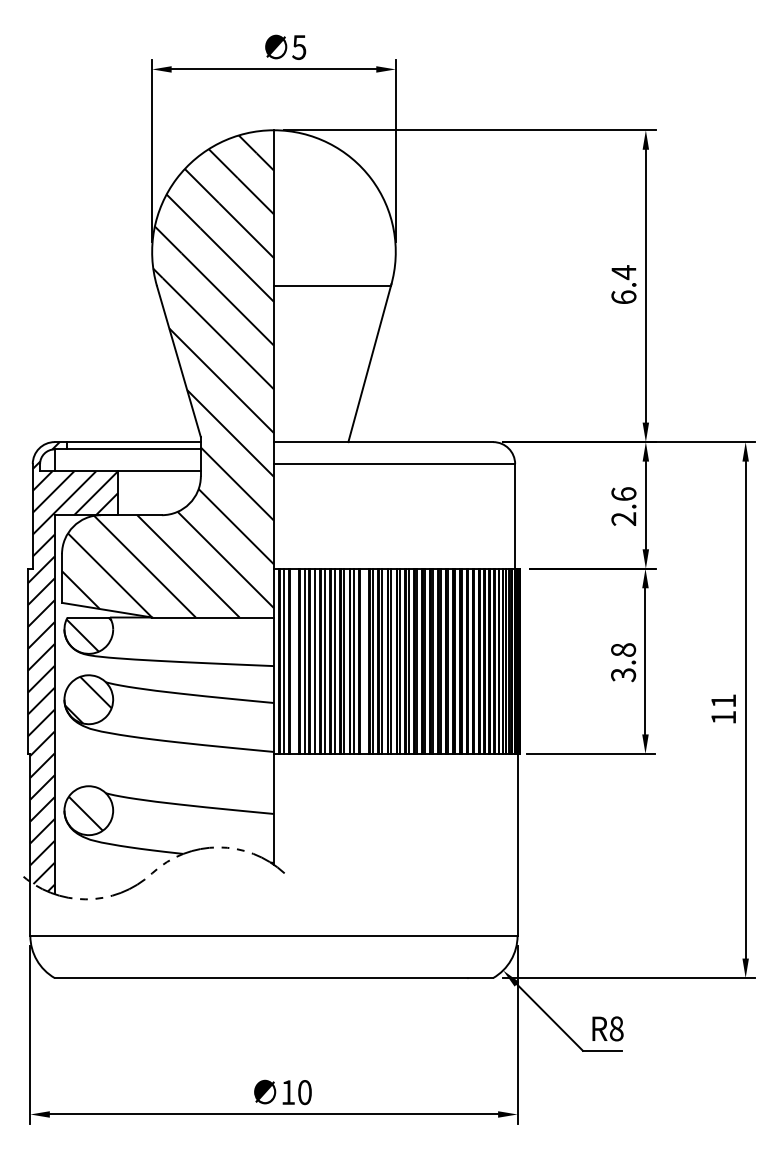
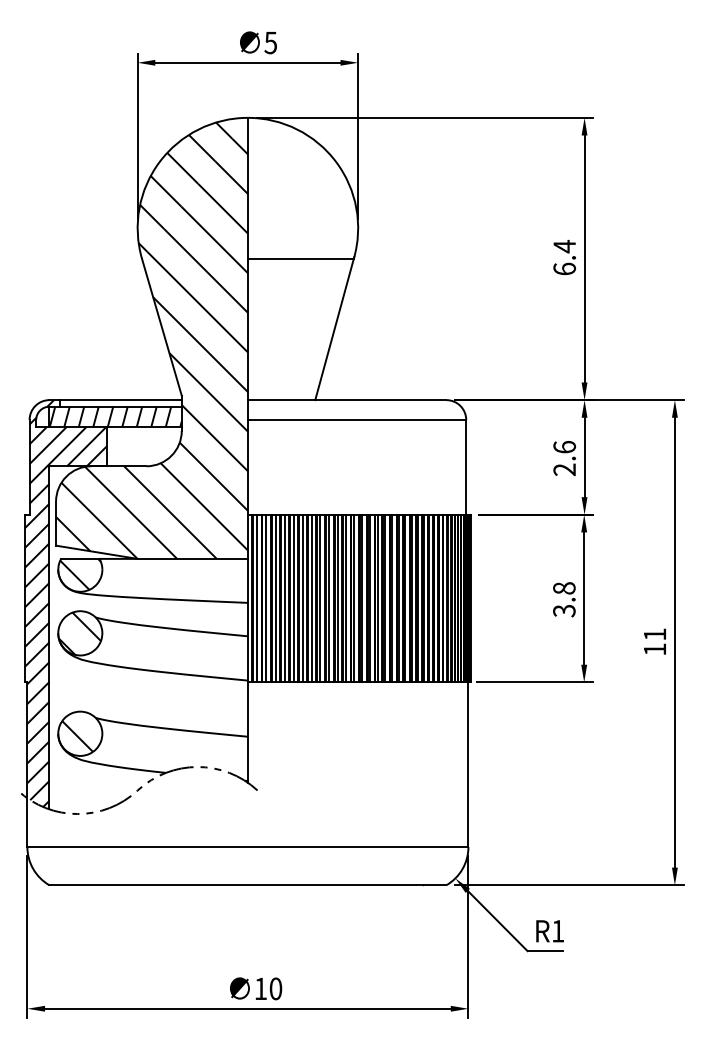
hatch: (127, 460) -> (115, 416), added
line: (294, 660) -> (266, 597), added
line: (363, 660) -> (328, 597), added
text: (616, 1028) -> (557, 930), R8 -> R1

